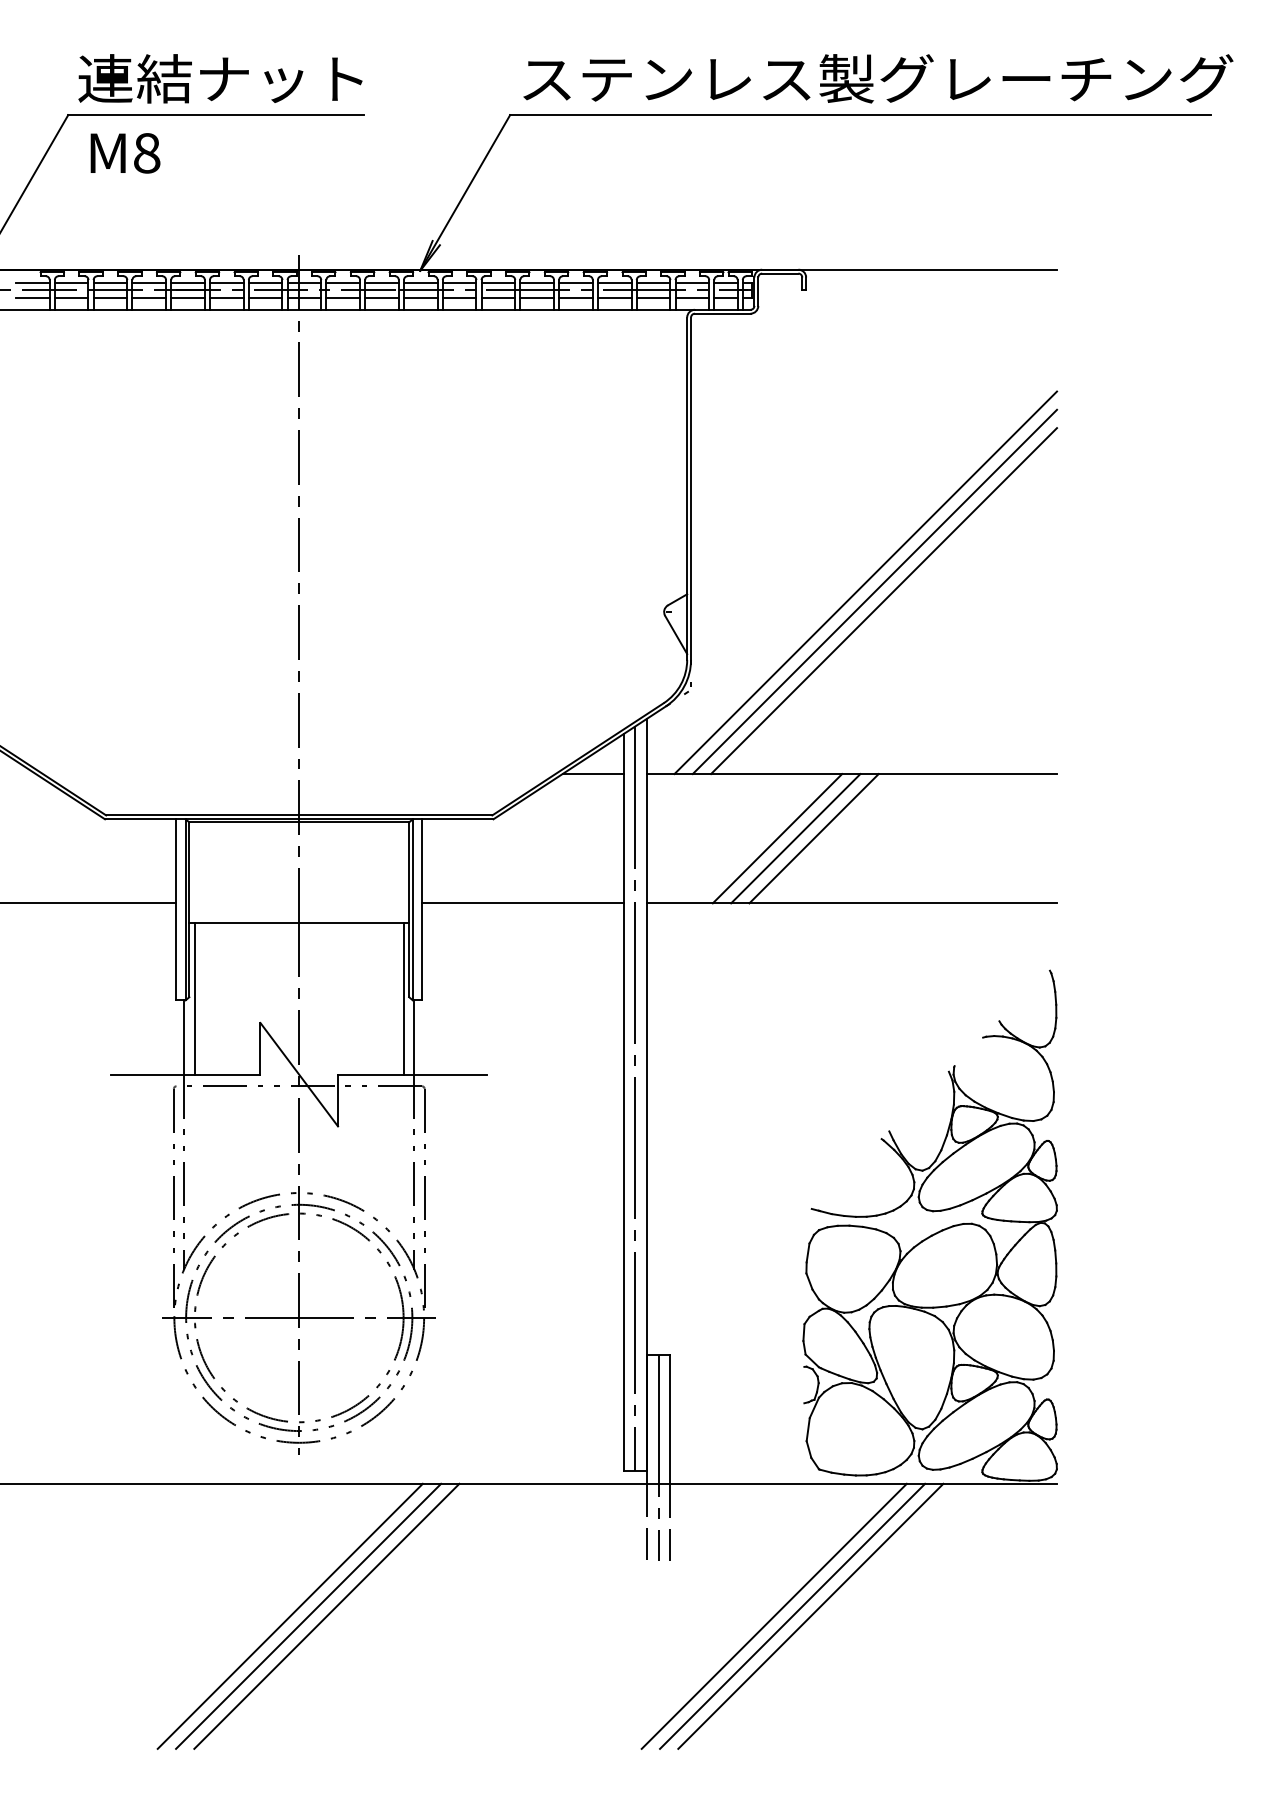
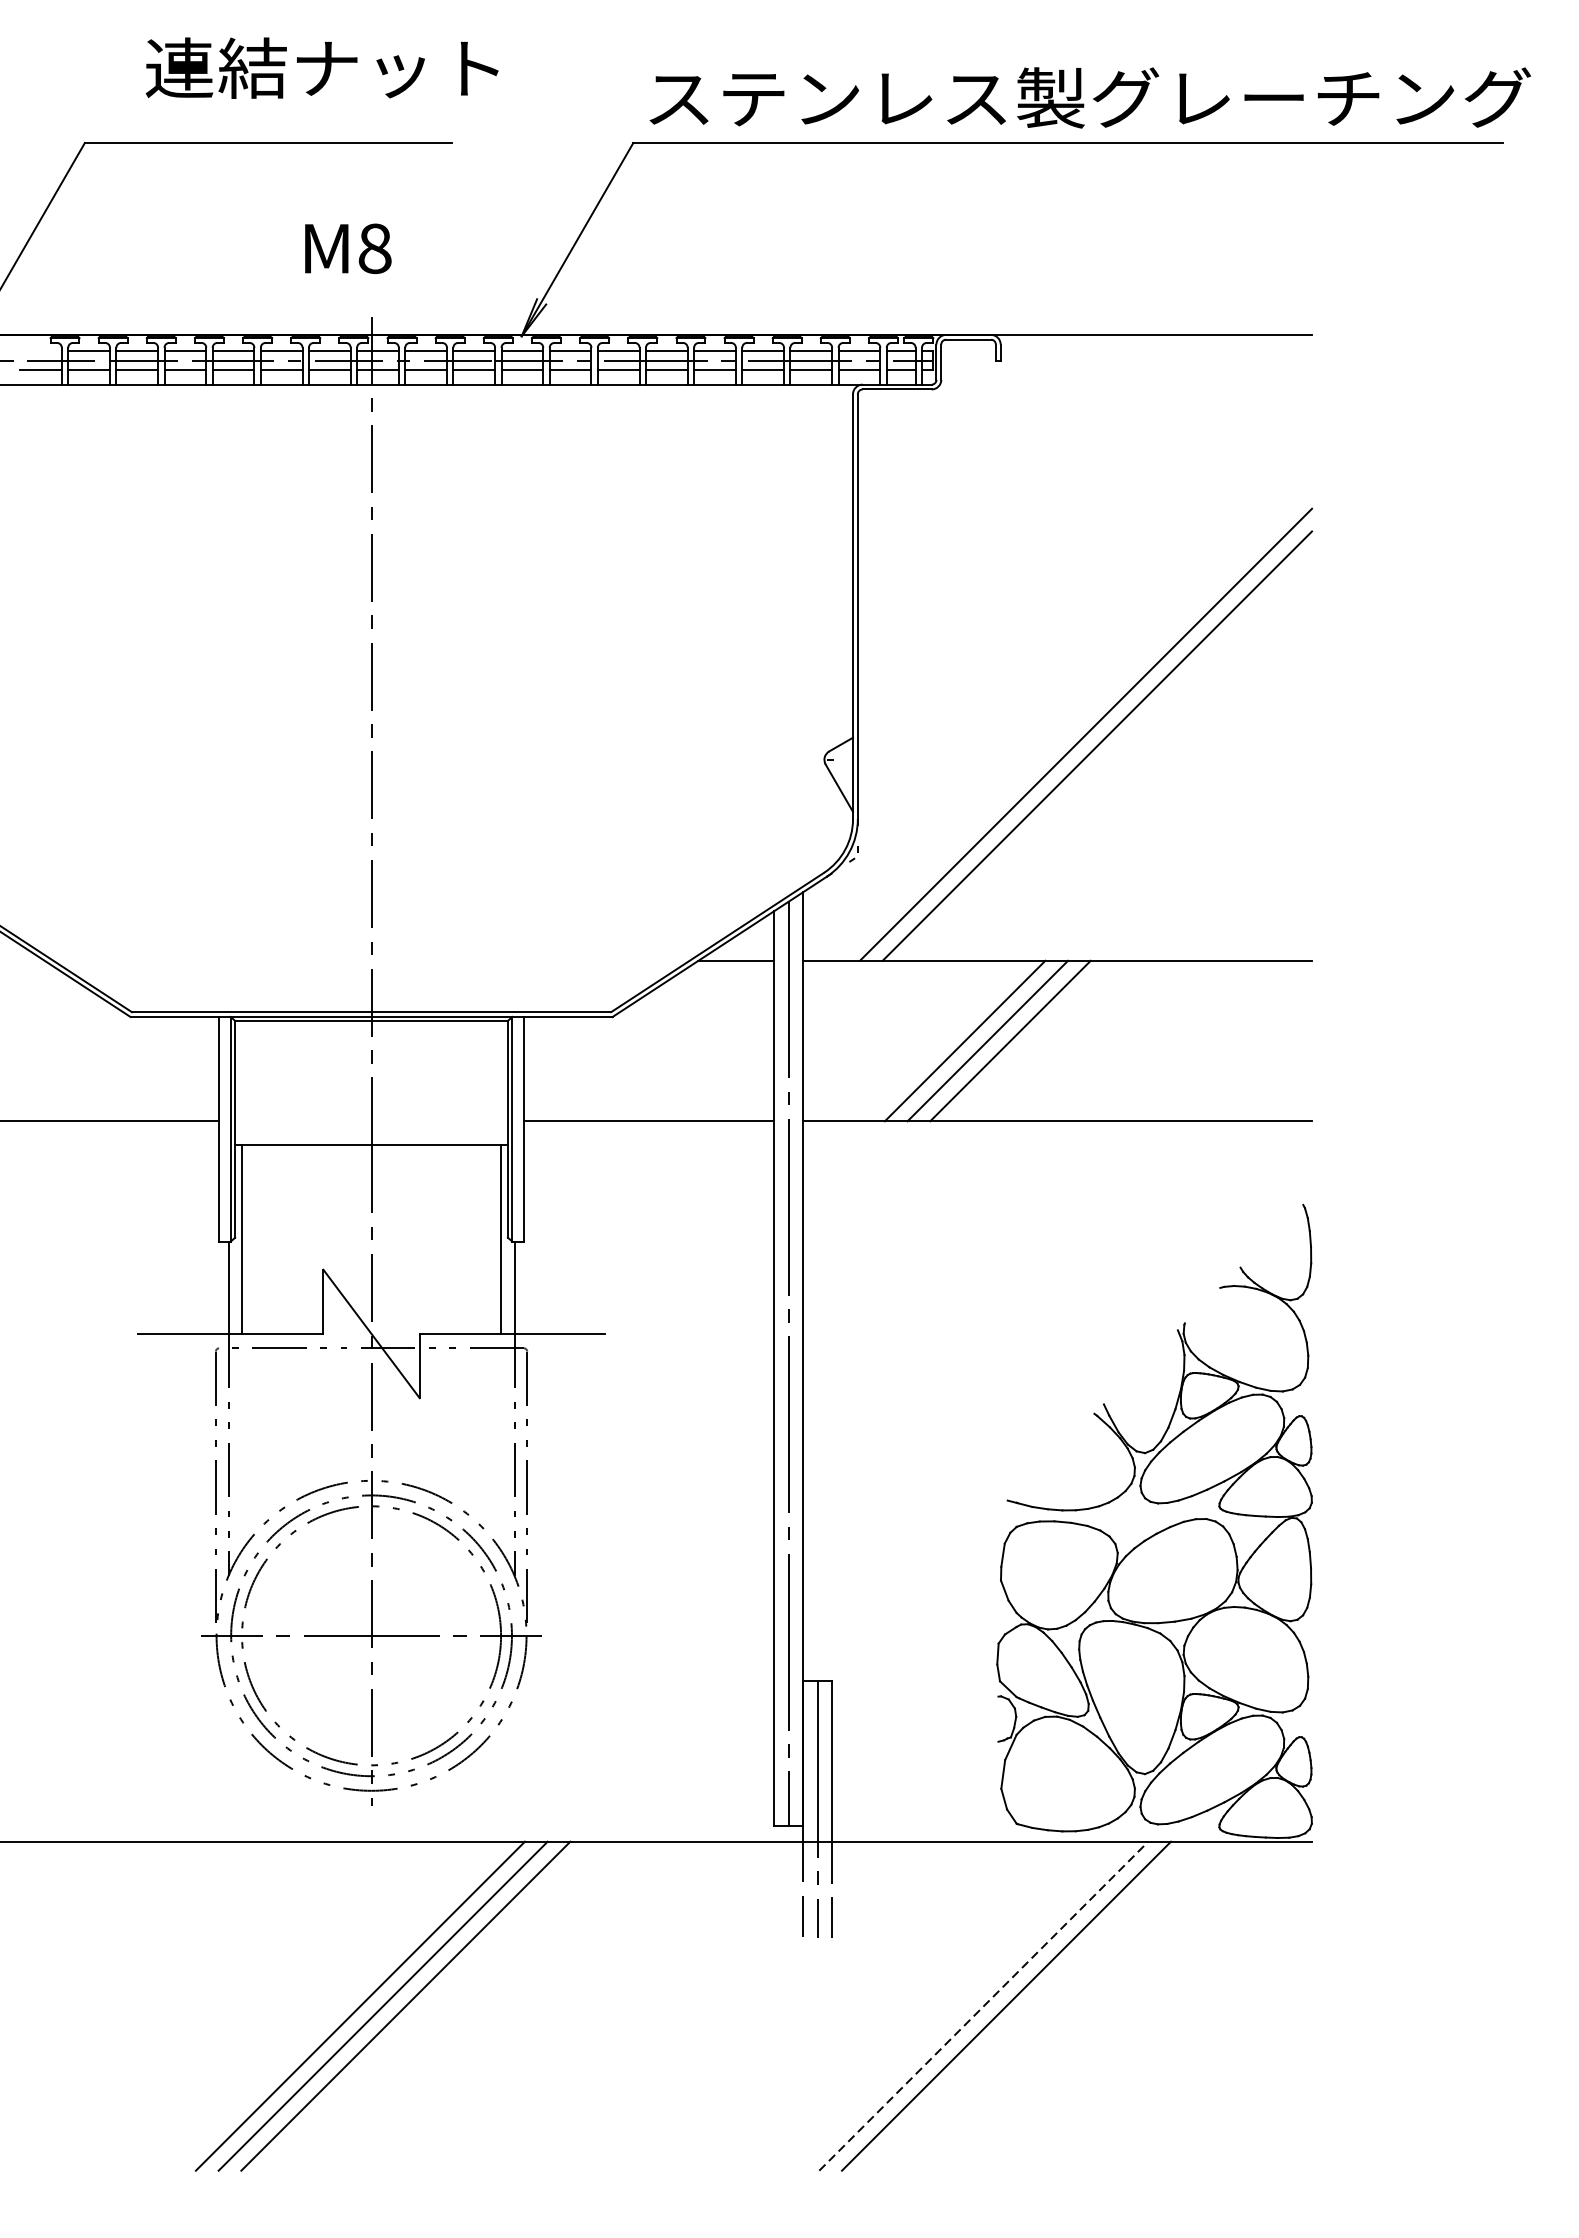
text: (220, 78) -> (322, 67), moved
text: (125, 153) -> (348, 248), moved
line: (32, 282) -> (40, 350), removed
line: (865, 582) -> (1074, 723), removed
line: (773, 1615) -> (960, 2005), removed
line: (792, 1616) -> (983, 2006), solid -> dashed

